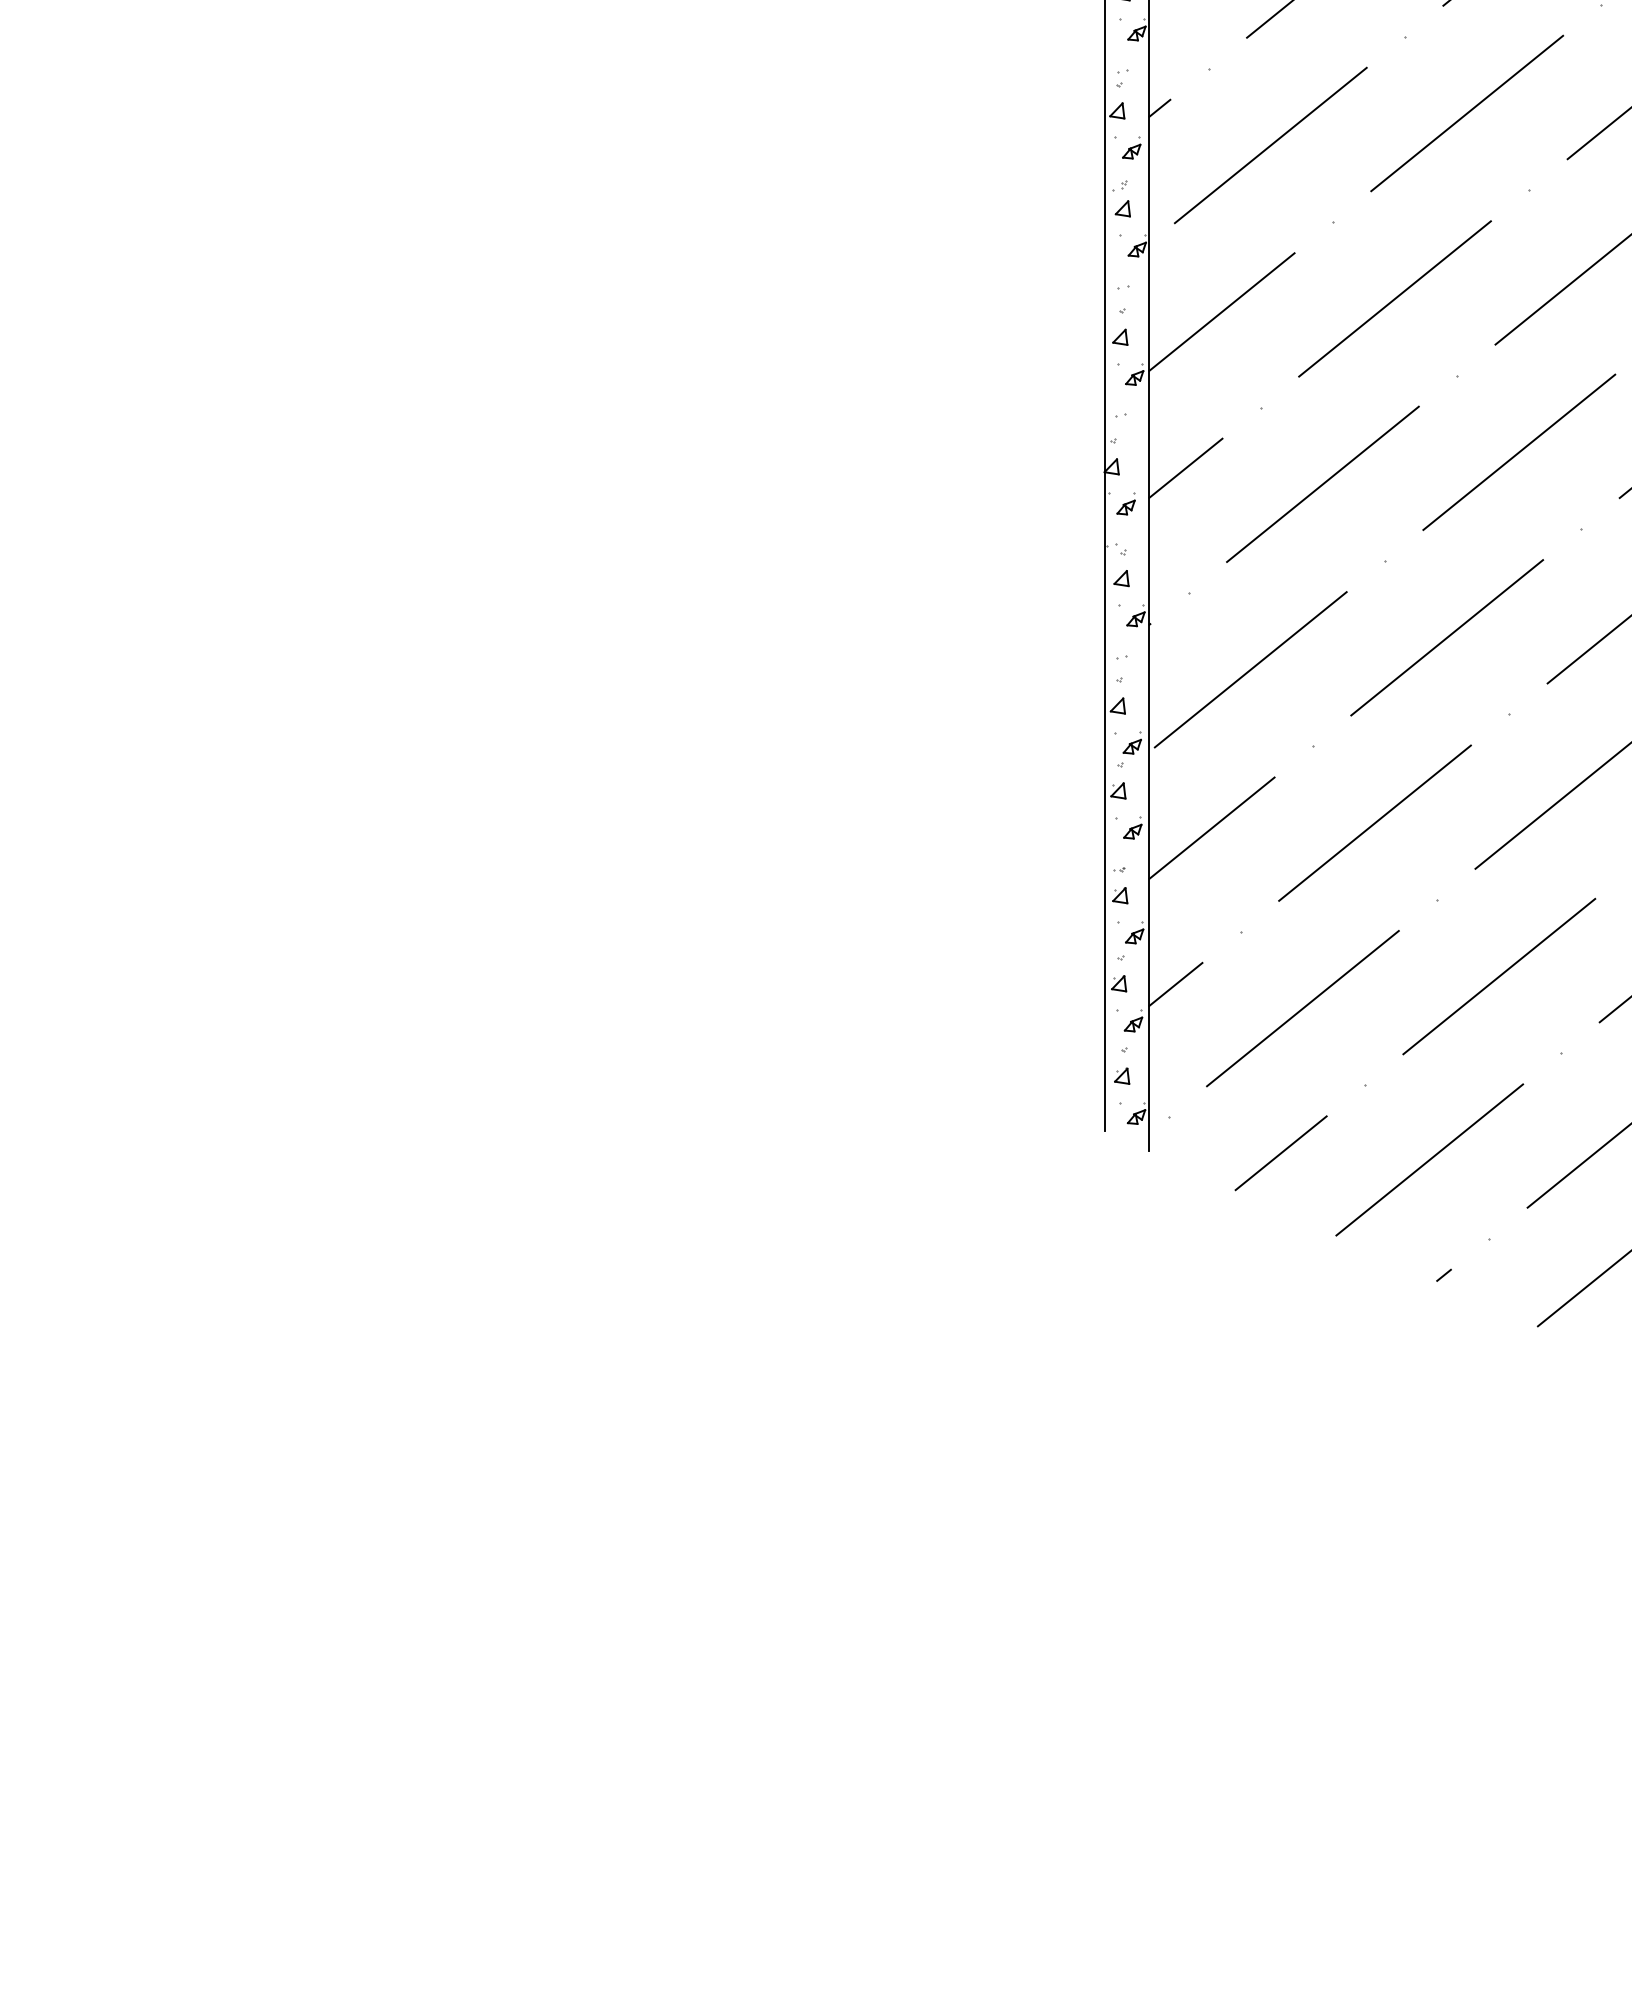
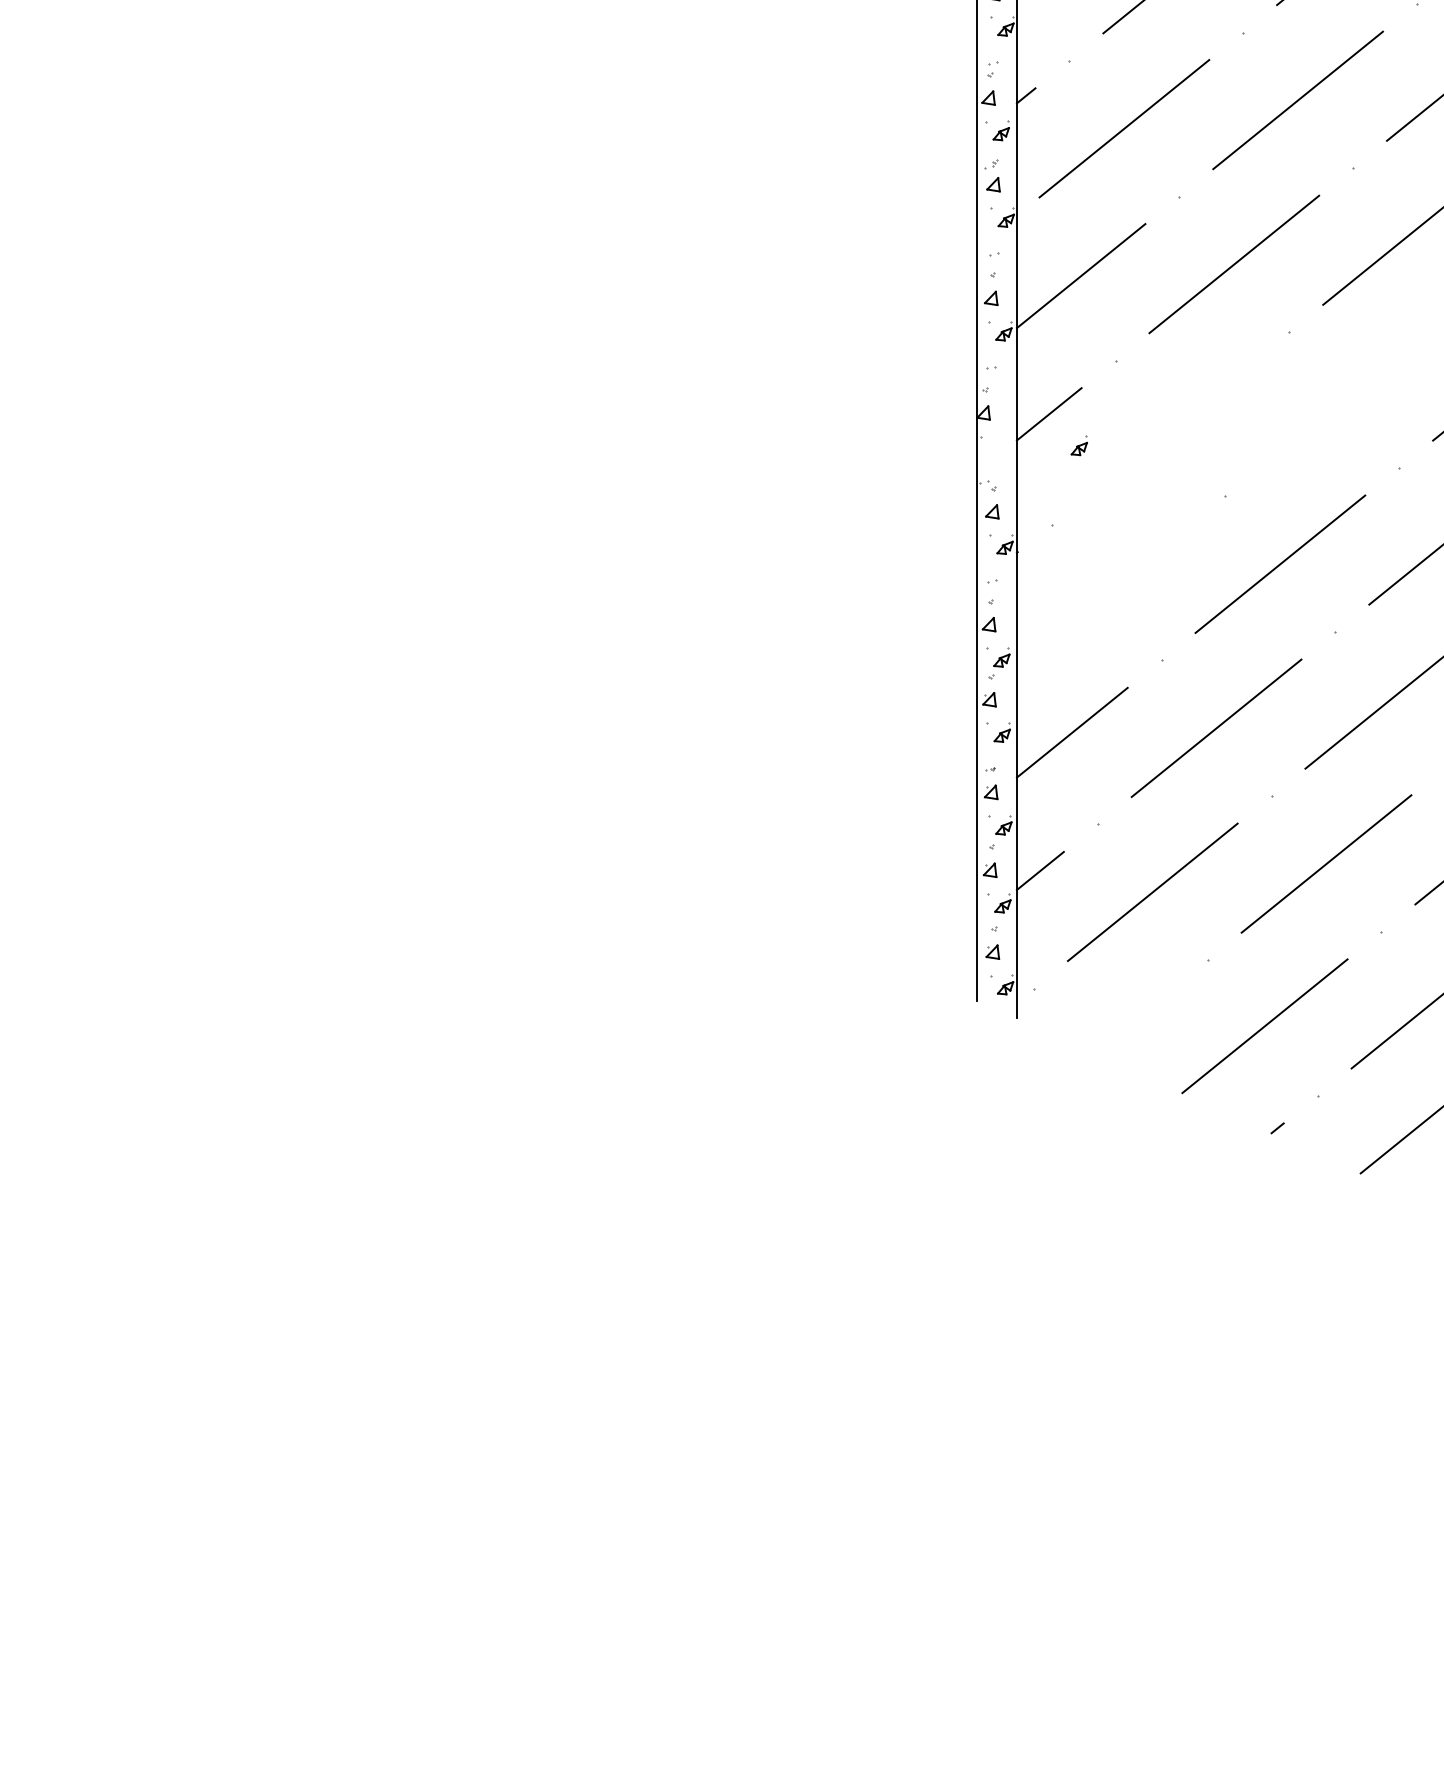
line: (1519, 451) -> (1344, 399), removed
line: (1322, 484) -> (1170, 428), removed
part: (1125, 503) -> (1078, 445), moved
line: (1250, 669) -> (1106, 592), removed
line: (1281, 1152) -> (1133, 1019), removed

